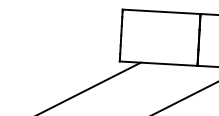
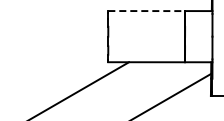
line: (162, 12) -> (147, 11), solid -> dashed

